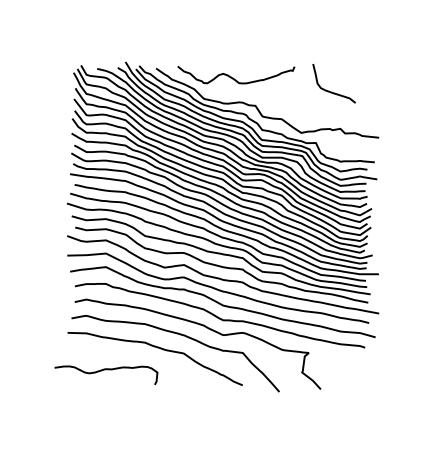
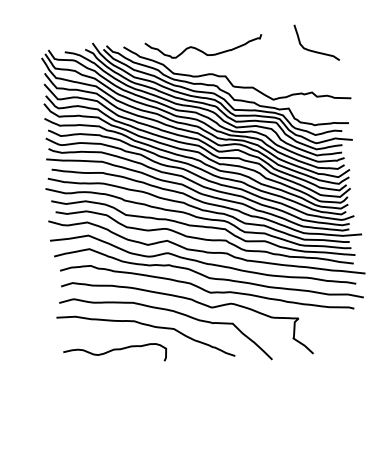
curve: (329, 90) -> (312, 49), moved
curve: (106, 370) -> (115, 350), moved

